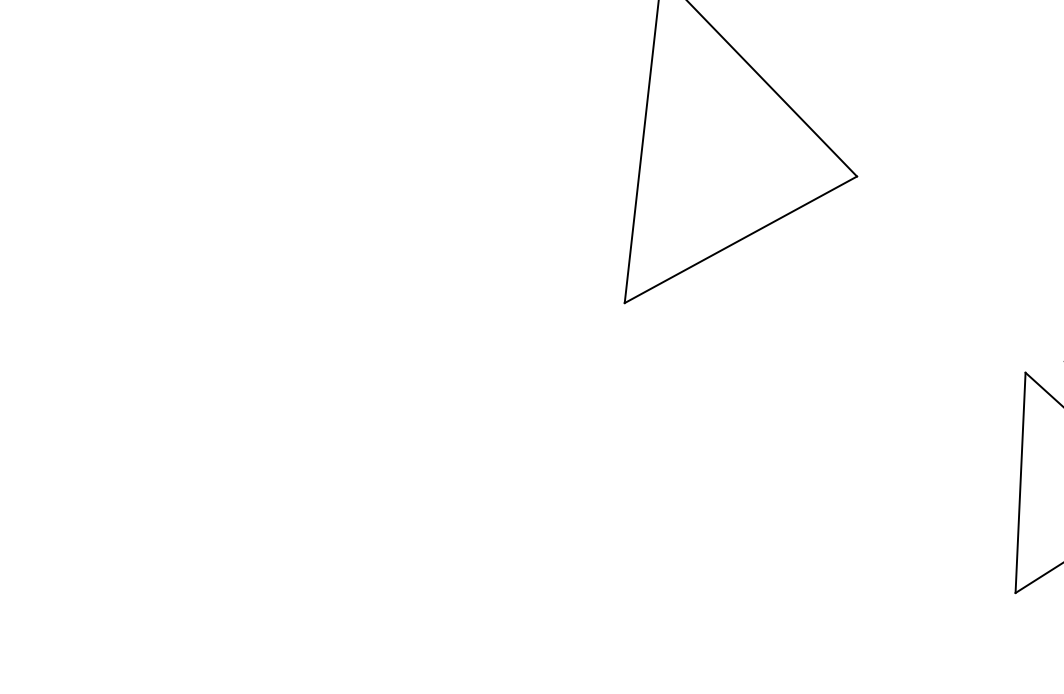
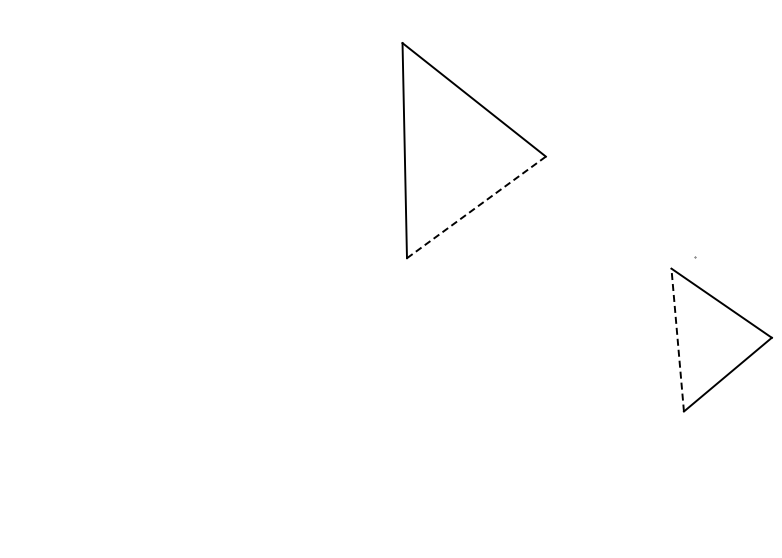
line: (740, 239) -> (476, 207), solid -> dashed
line: (1020, 483) -> (677, 340), solid -> dashed

